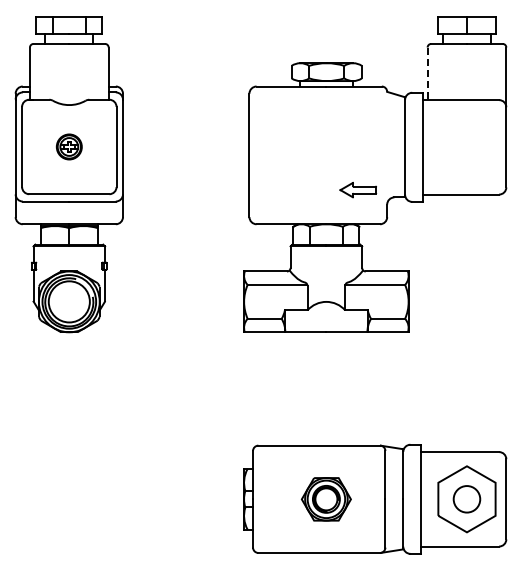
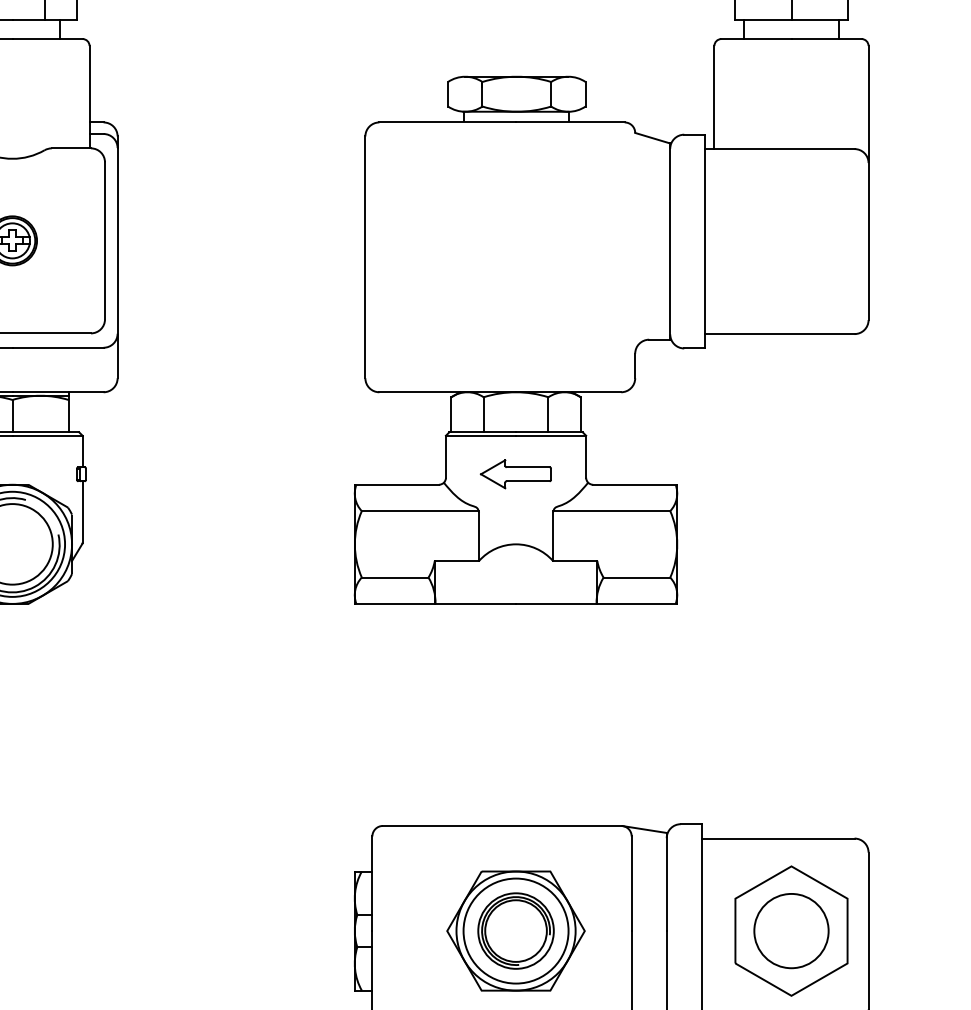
line: (427, 74) -> (714, 98), dashed -> solid
part: (358, 190) -> (516, 475), moved
part: (326, 499) -> (516, 931), size x1.43
circle: (466, 499) -> (790, 931), size x1.43

